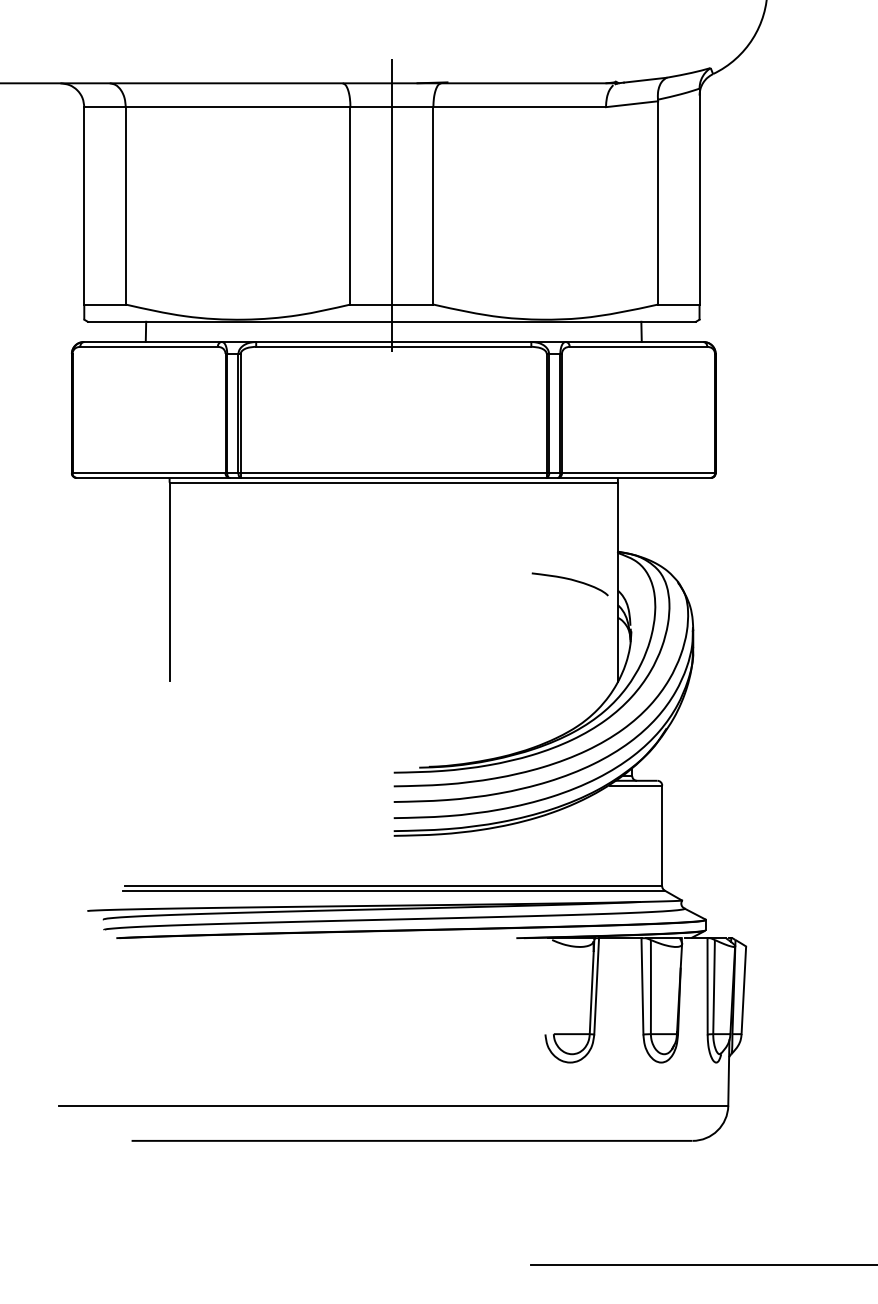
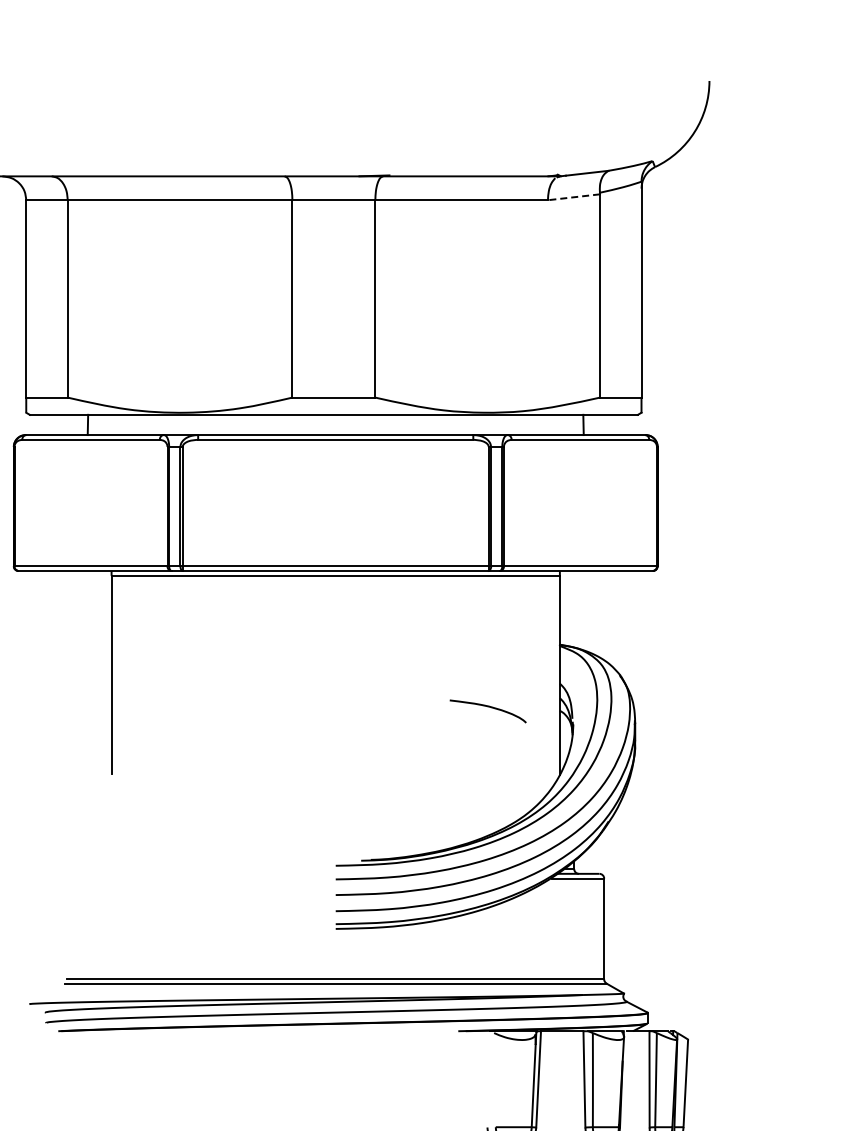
line: (631, 104) -> (573, 197), solid -> dashed
line: (391, 205) -> (333, 298), removed
curve: (569, 580) -> (487, 707), moved

